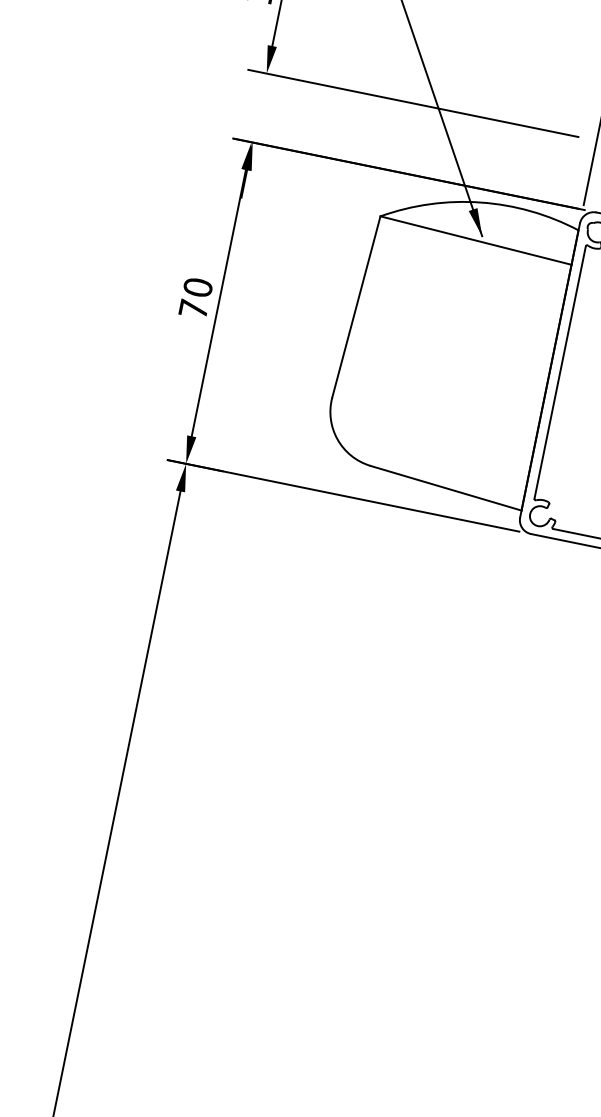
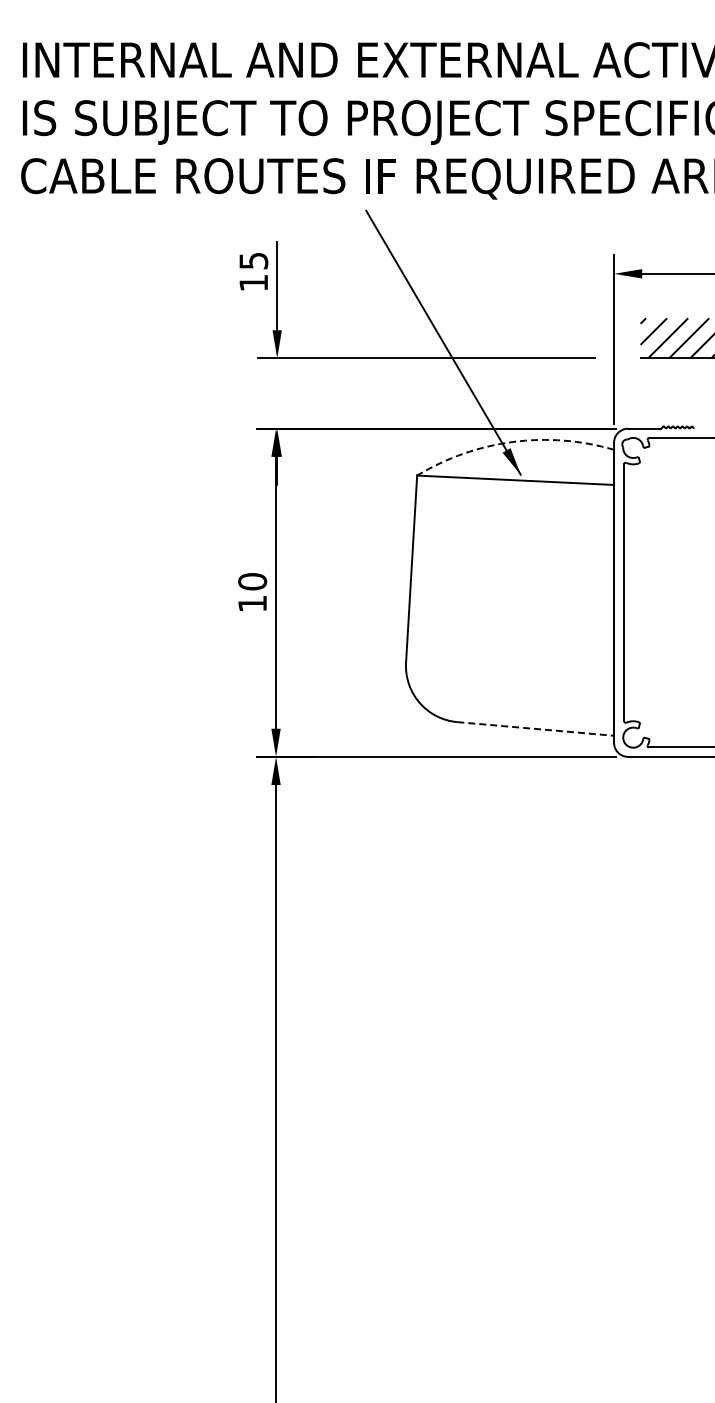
arc: (480, 202) -> (512, 442), solid -> dashed
text: (193, 308) -> (252, 603), 70 -> 10
line: (446, 487) -> (535, 728), solid -> dashed

